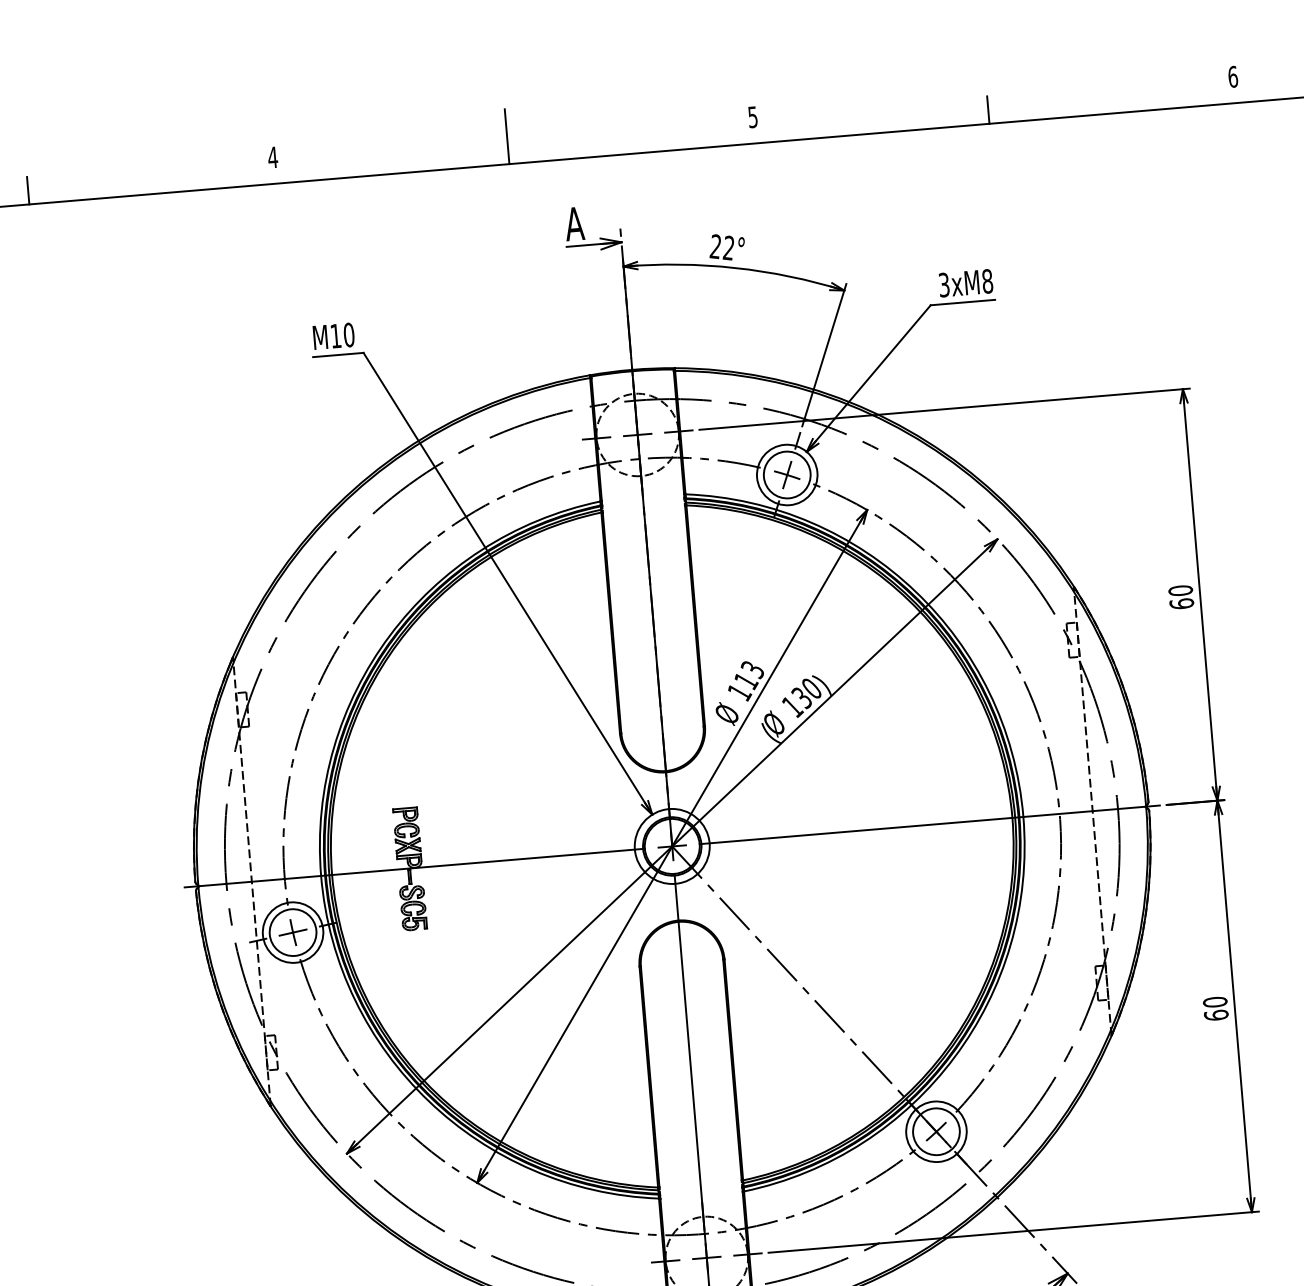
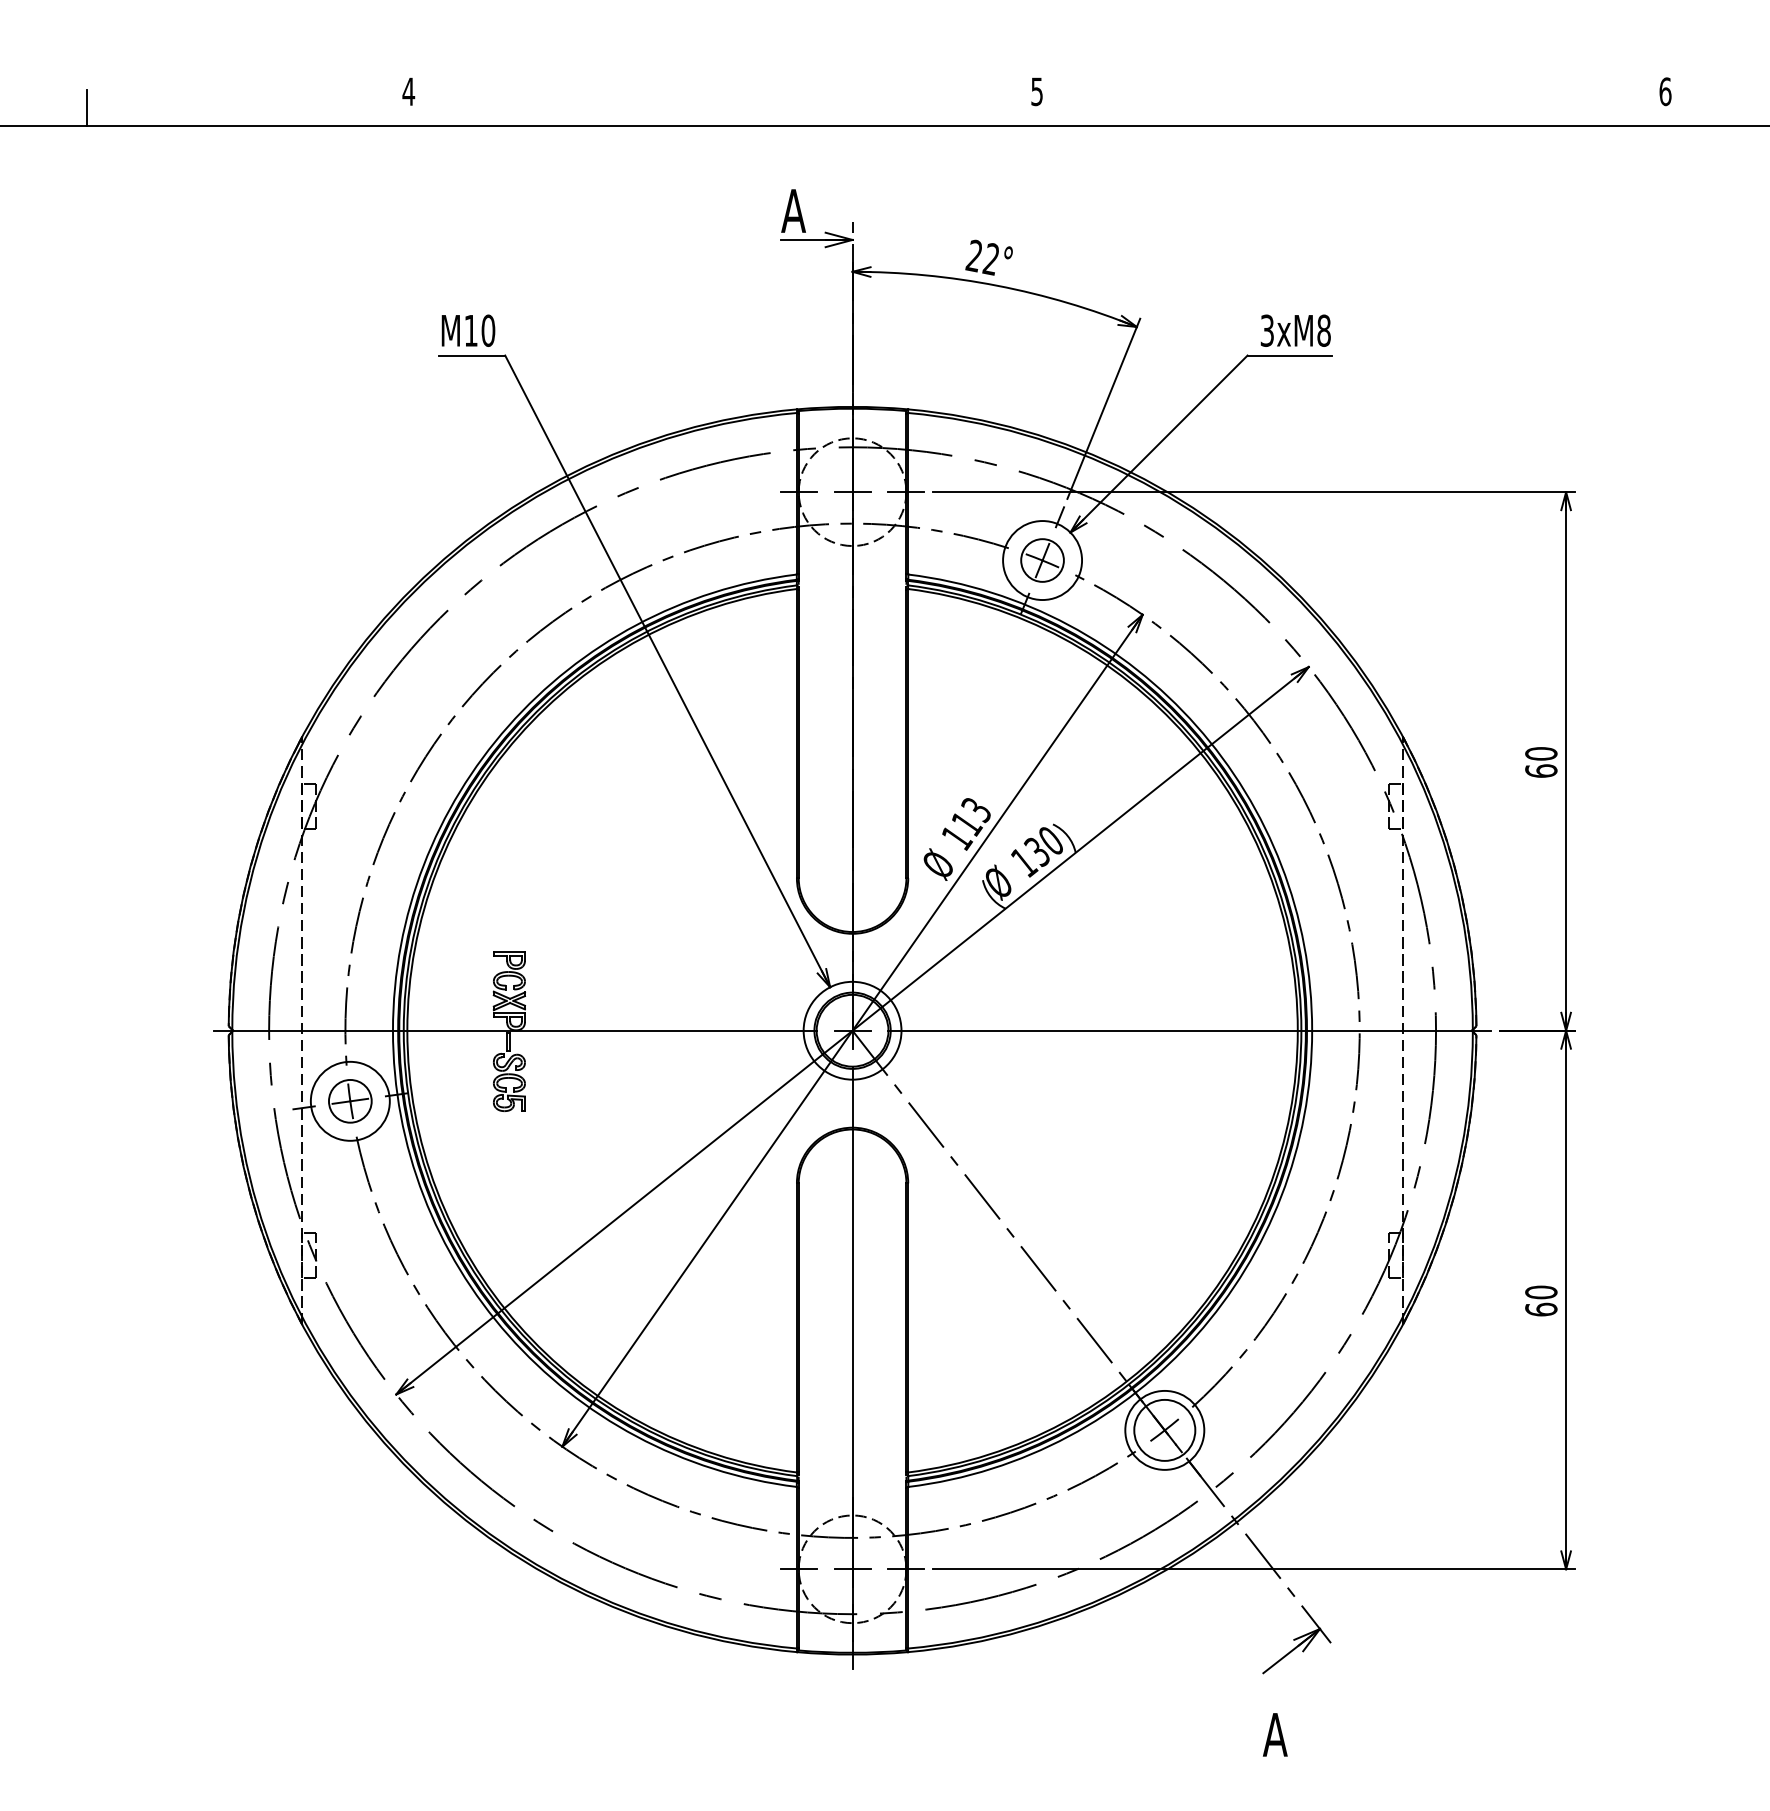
line: (988, 110) -> (1343, 108), removed
line: (507, 136) -> (715, 90), removed
circle: (787, 475) -> (1042, 560), size x0.7
circle: (292, 932) -> (349, 1100), size x0.7

